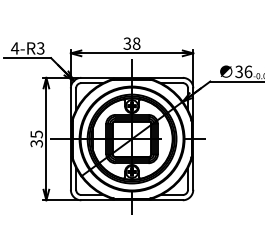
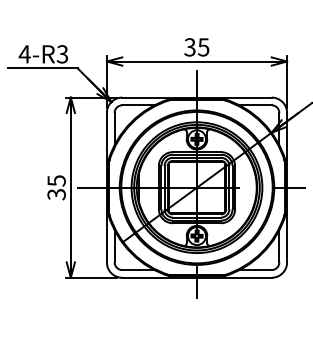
text: (136, 43) -> (203, 47), 38 -> 35

